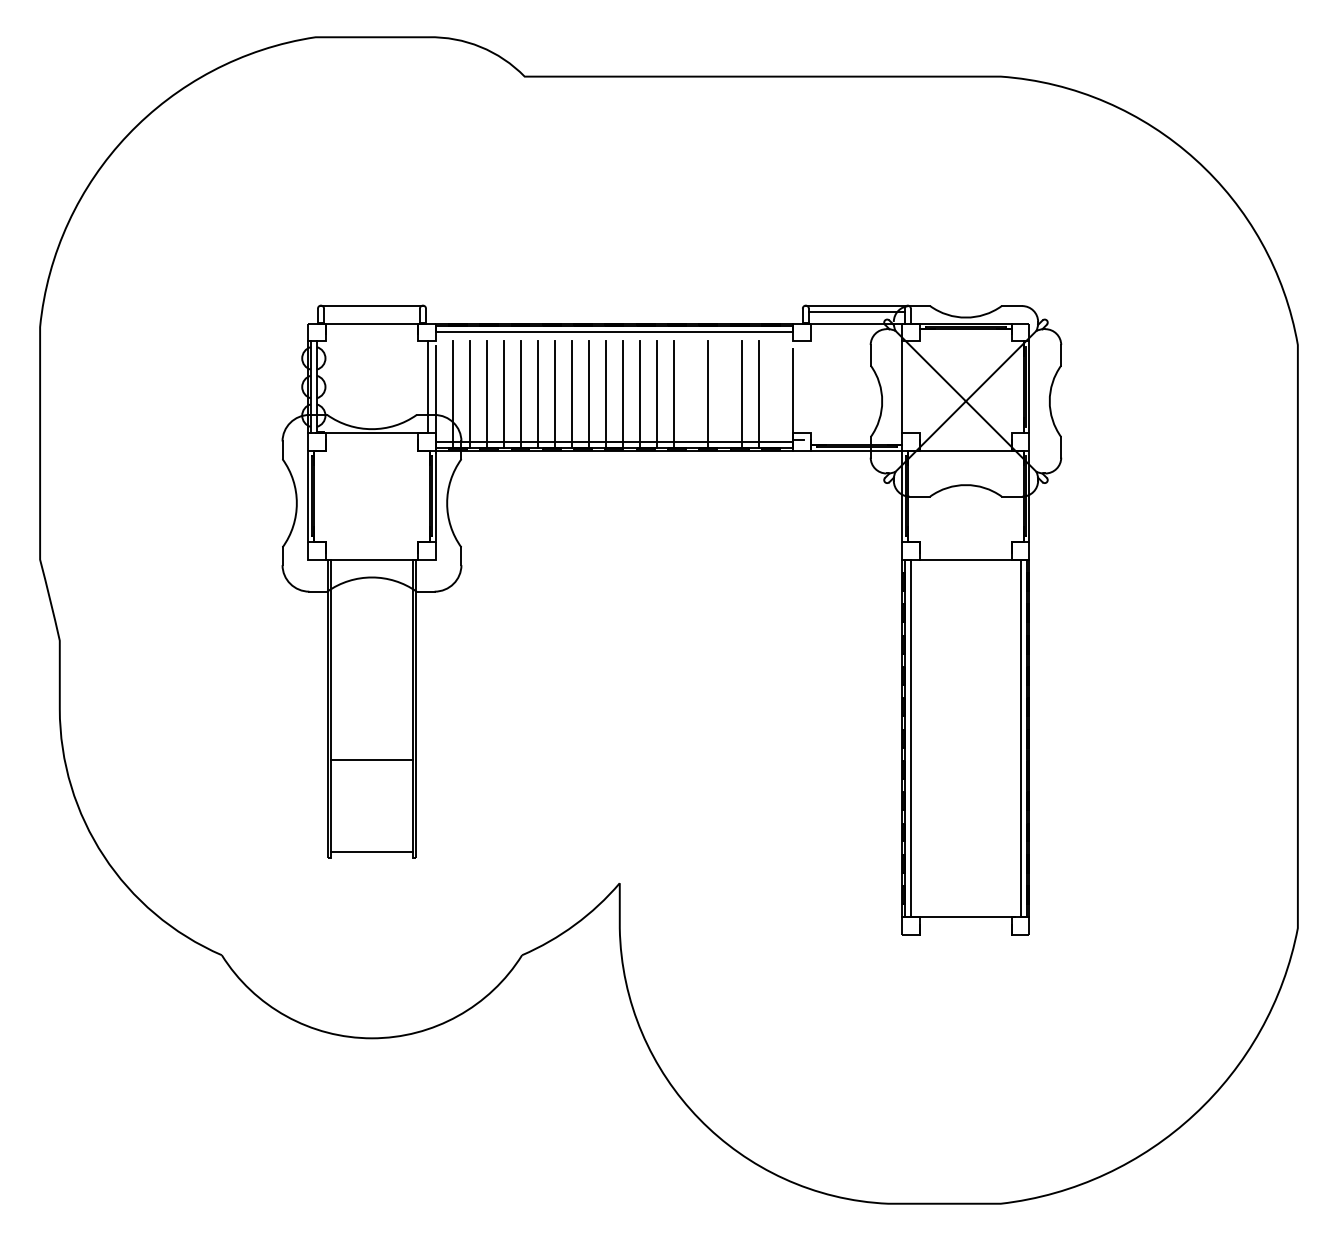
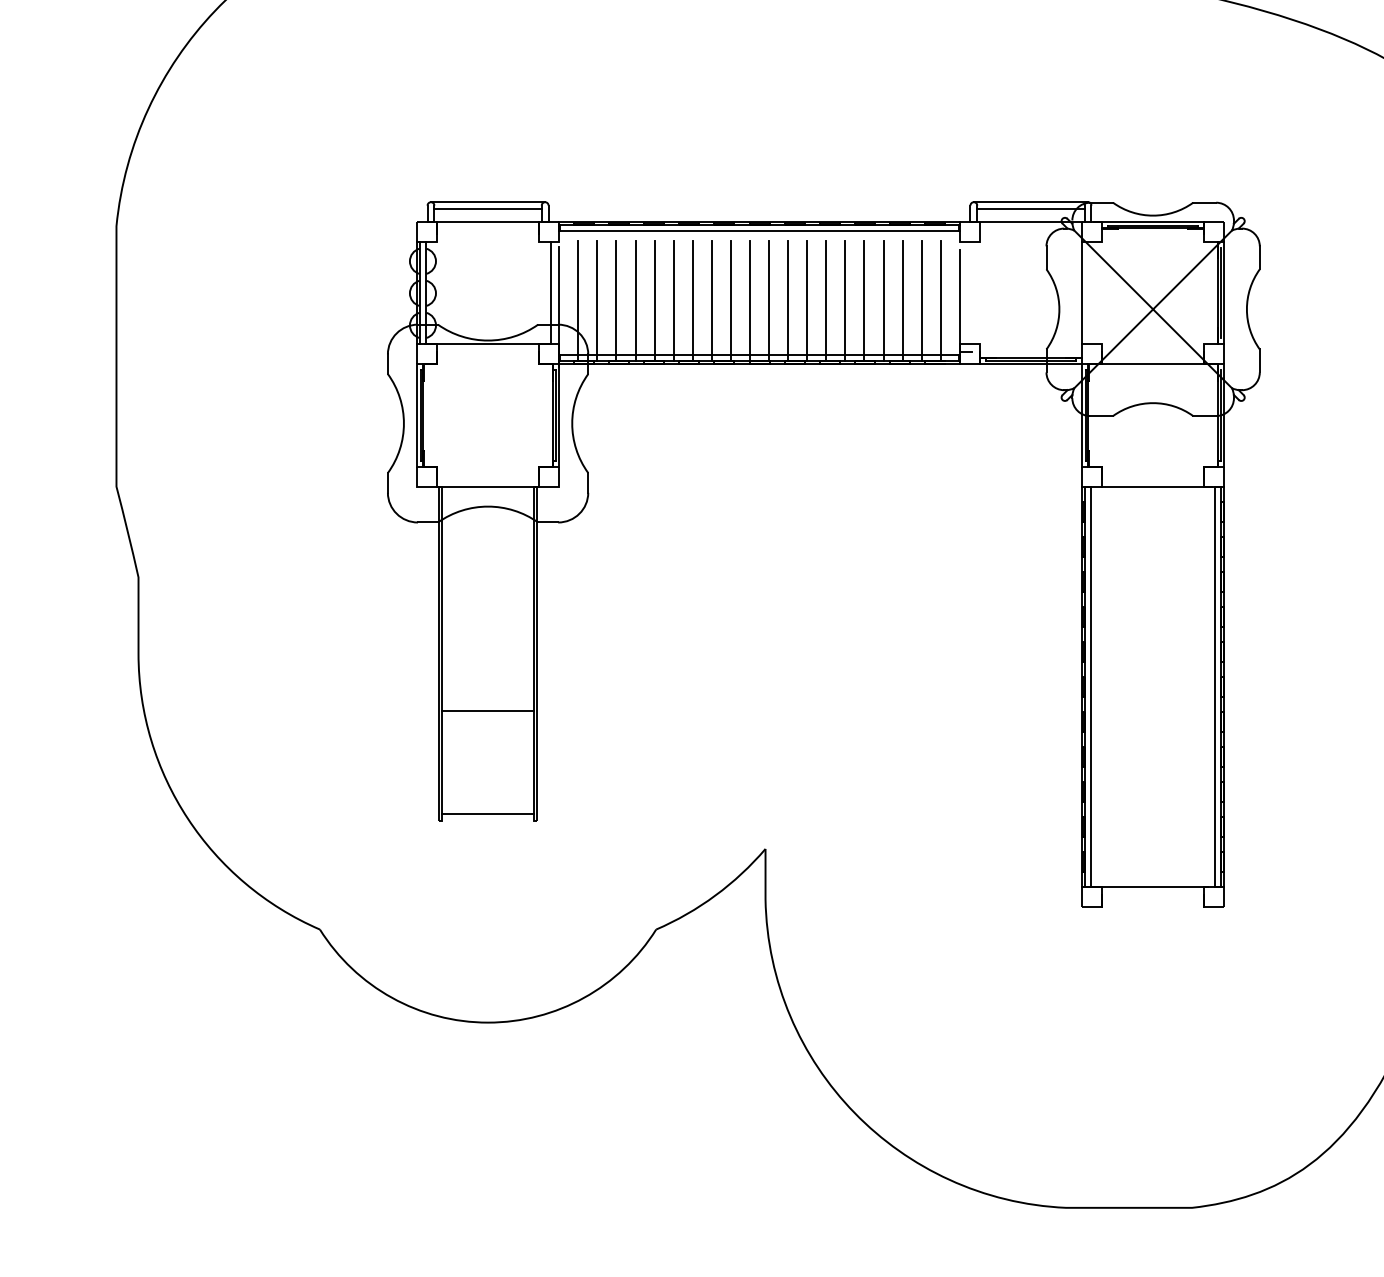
line: (371, 311) -> (487, 208), added
line: (691, 393) -> (845, 300), added
line: (725, 393) -> (883, 300), added
line: (776, 393) -> (940, 300), added

